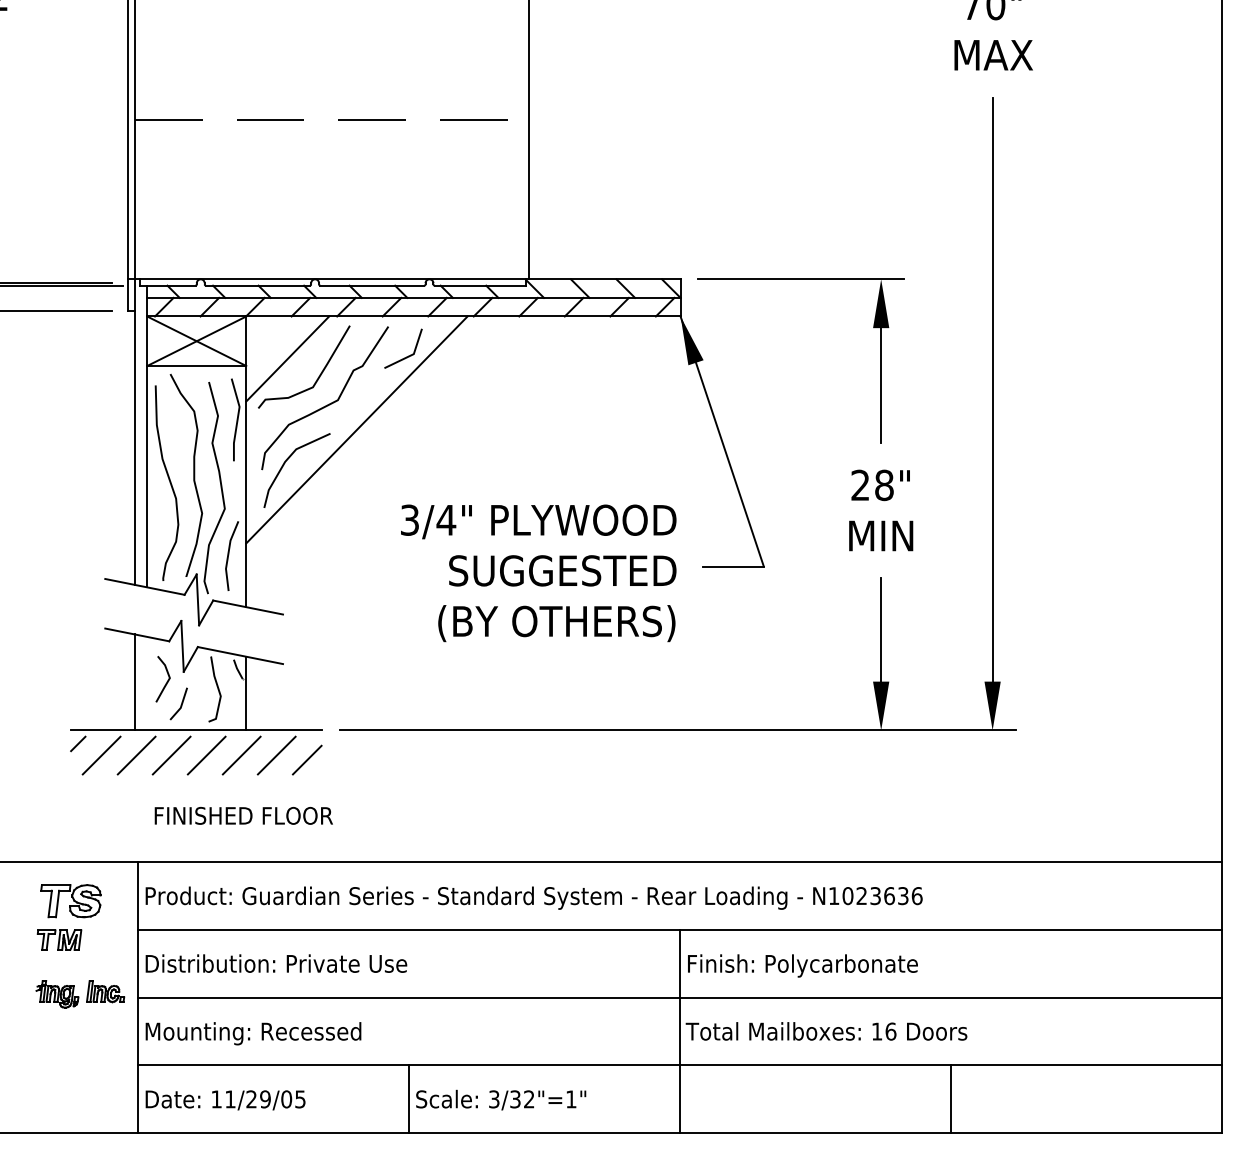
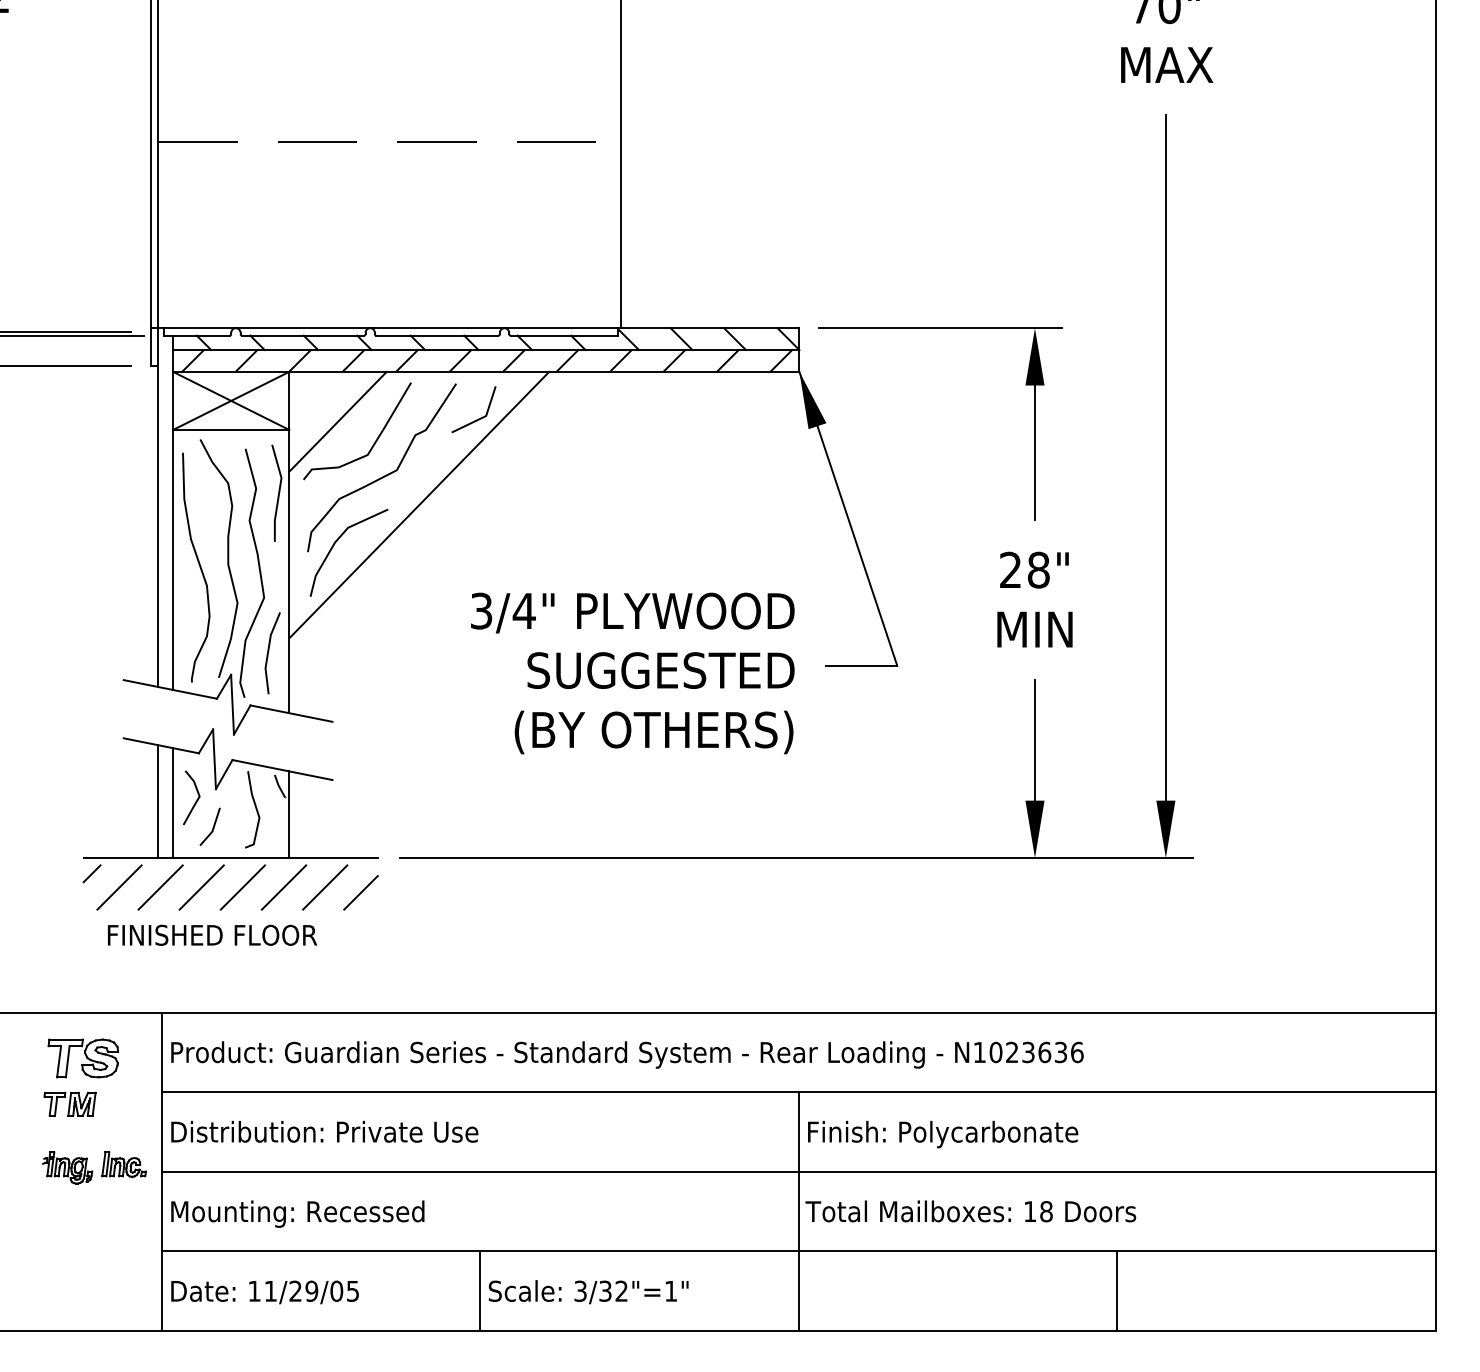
line: (147, 683) -> (173, 802), added
text: (243, 815) -> (212, 934), moved
text: (890, 1031) -> (1046, 1211), 16 -> 18

